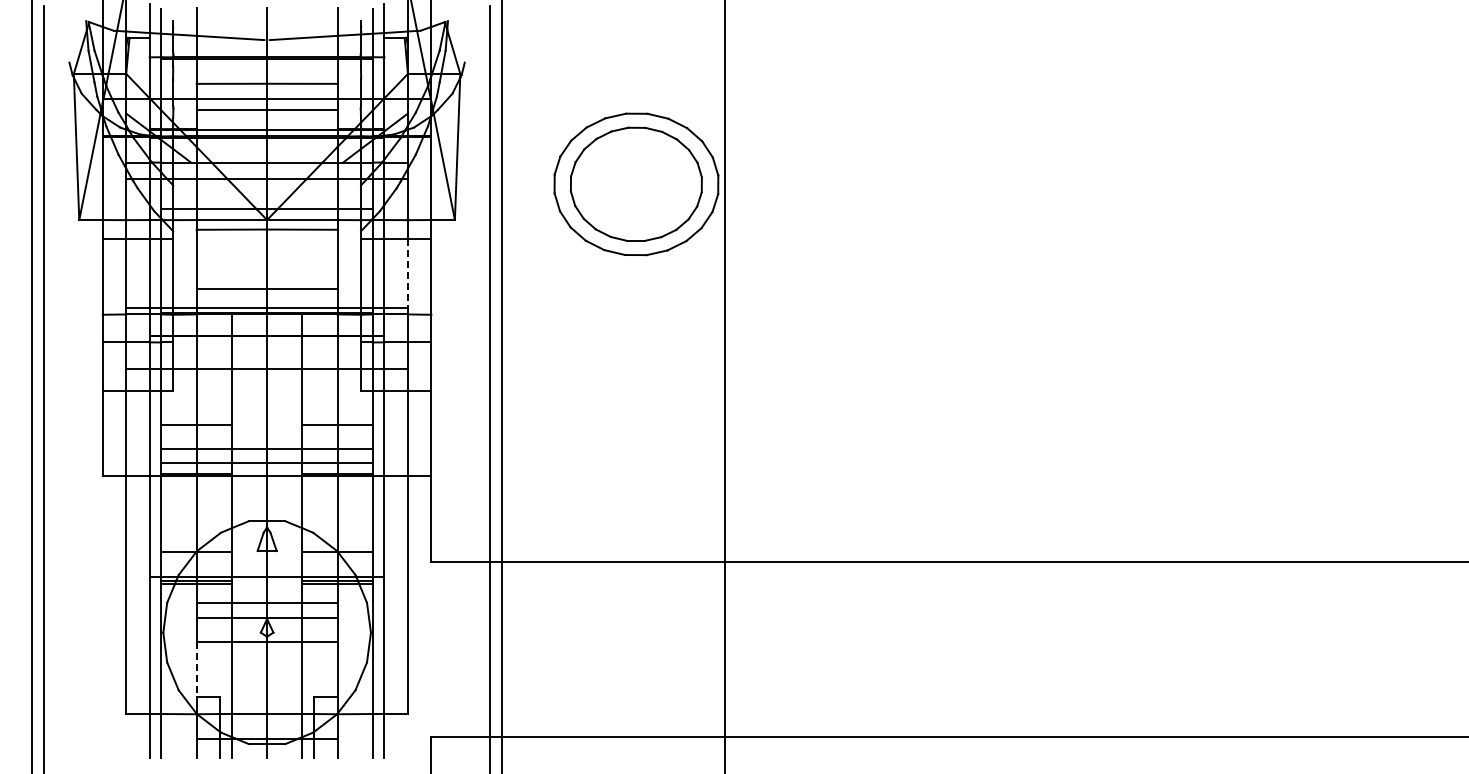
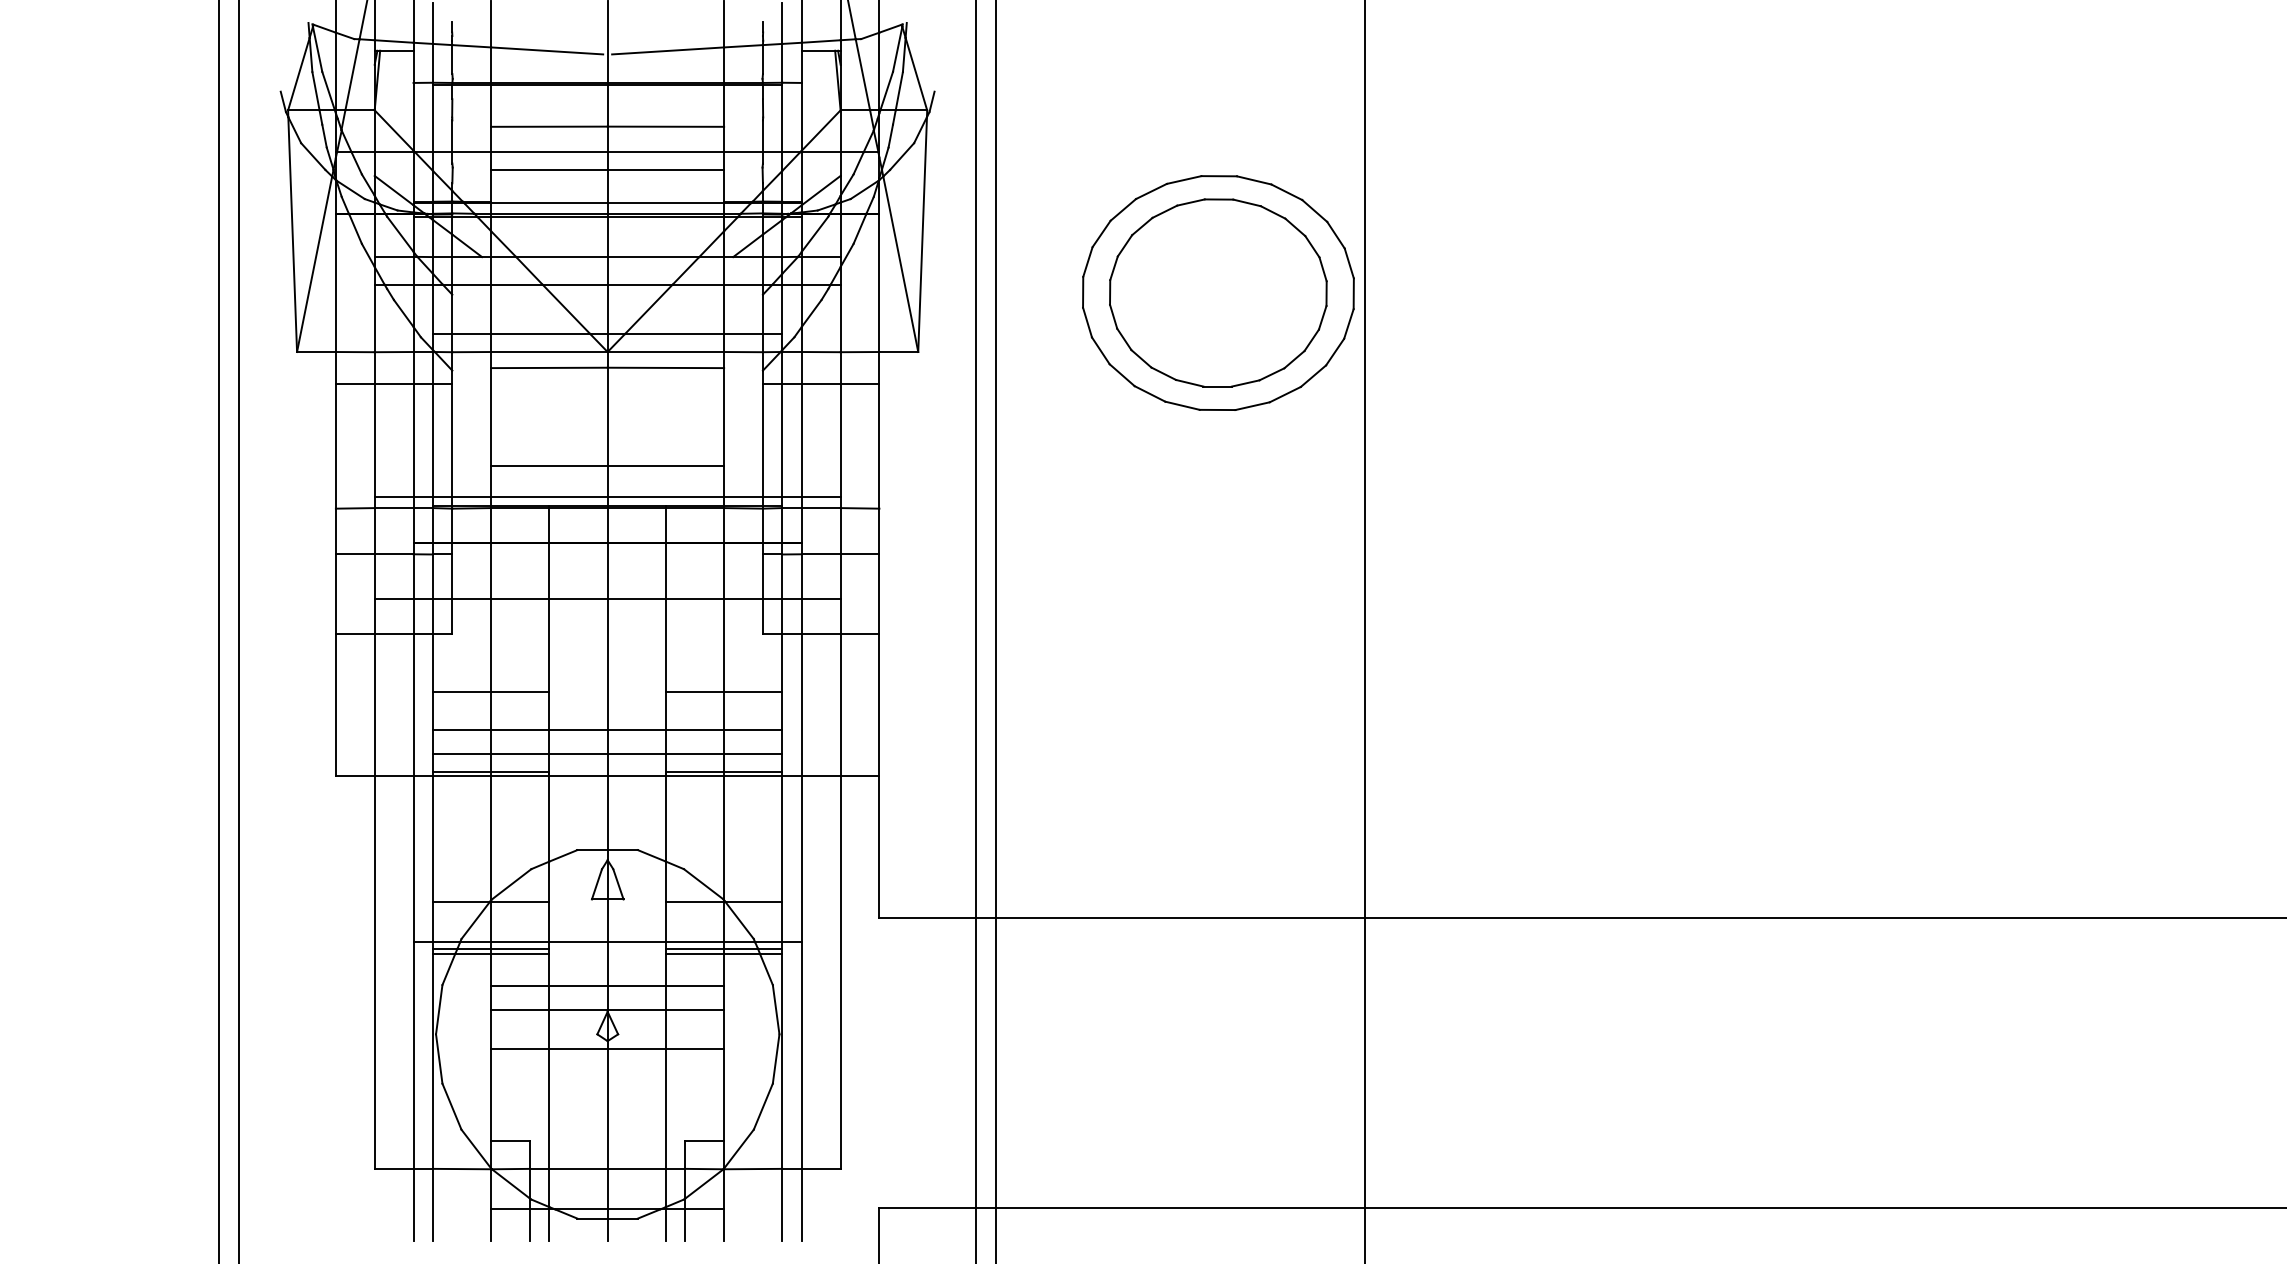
line: (407, 274) -> (839, 442), dashed -> solid
line: (196, 669) -> (490, 1095), dashed -> solid

